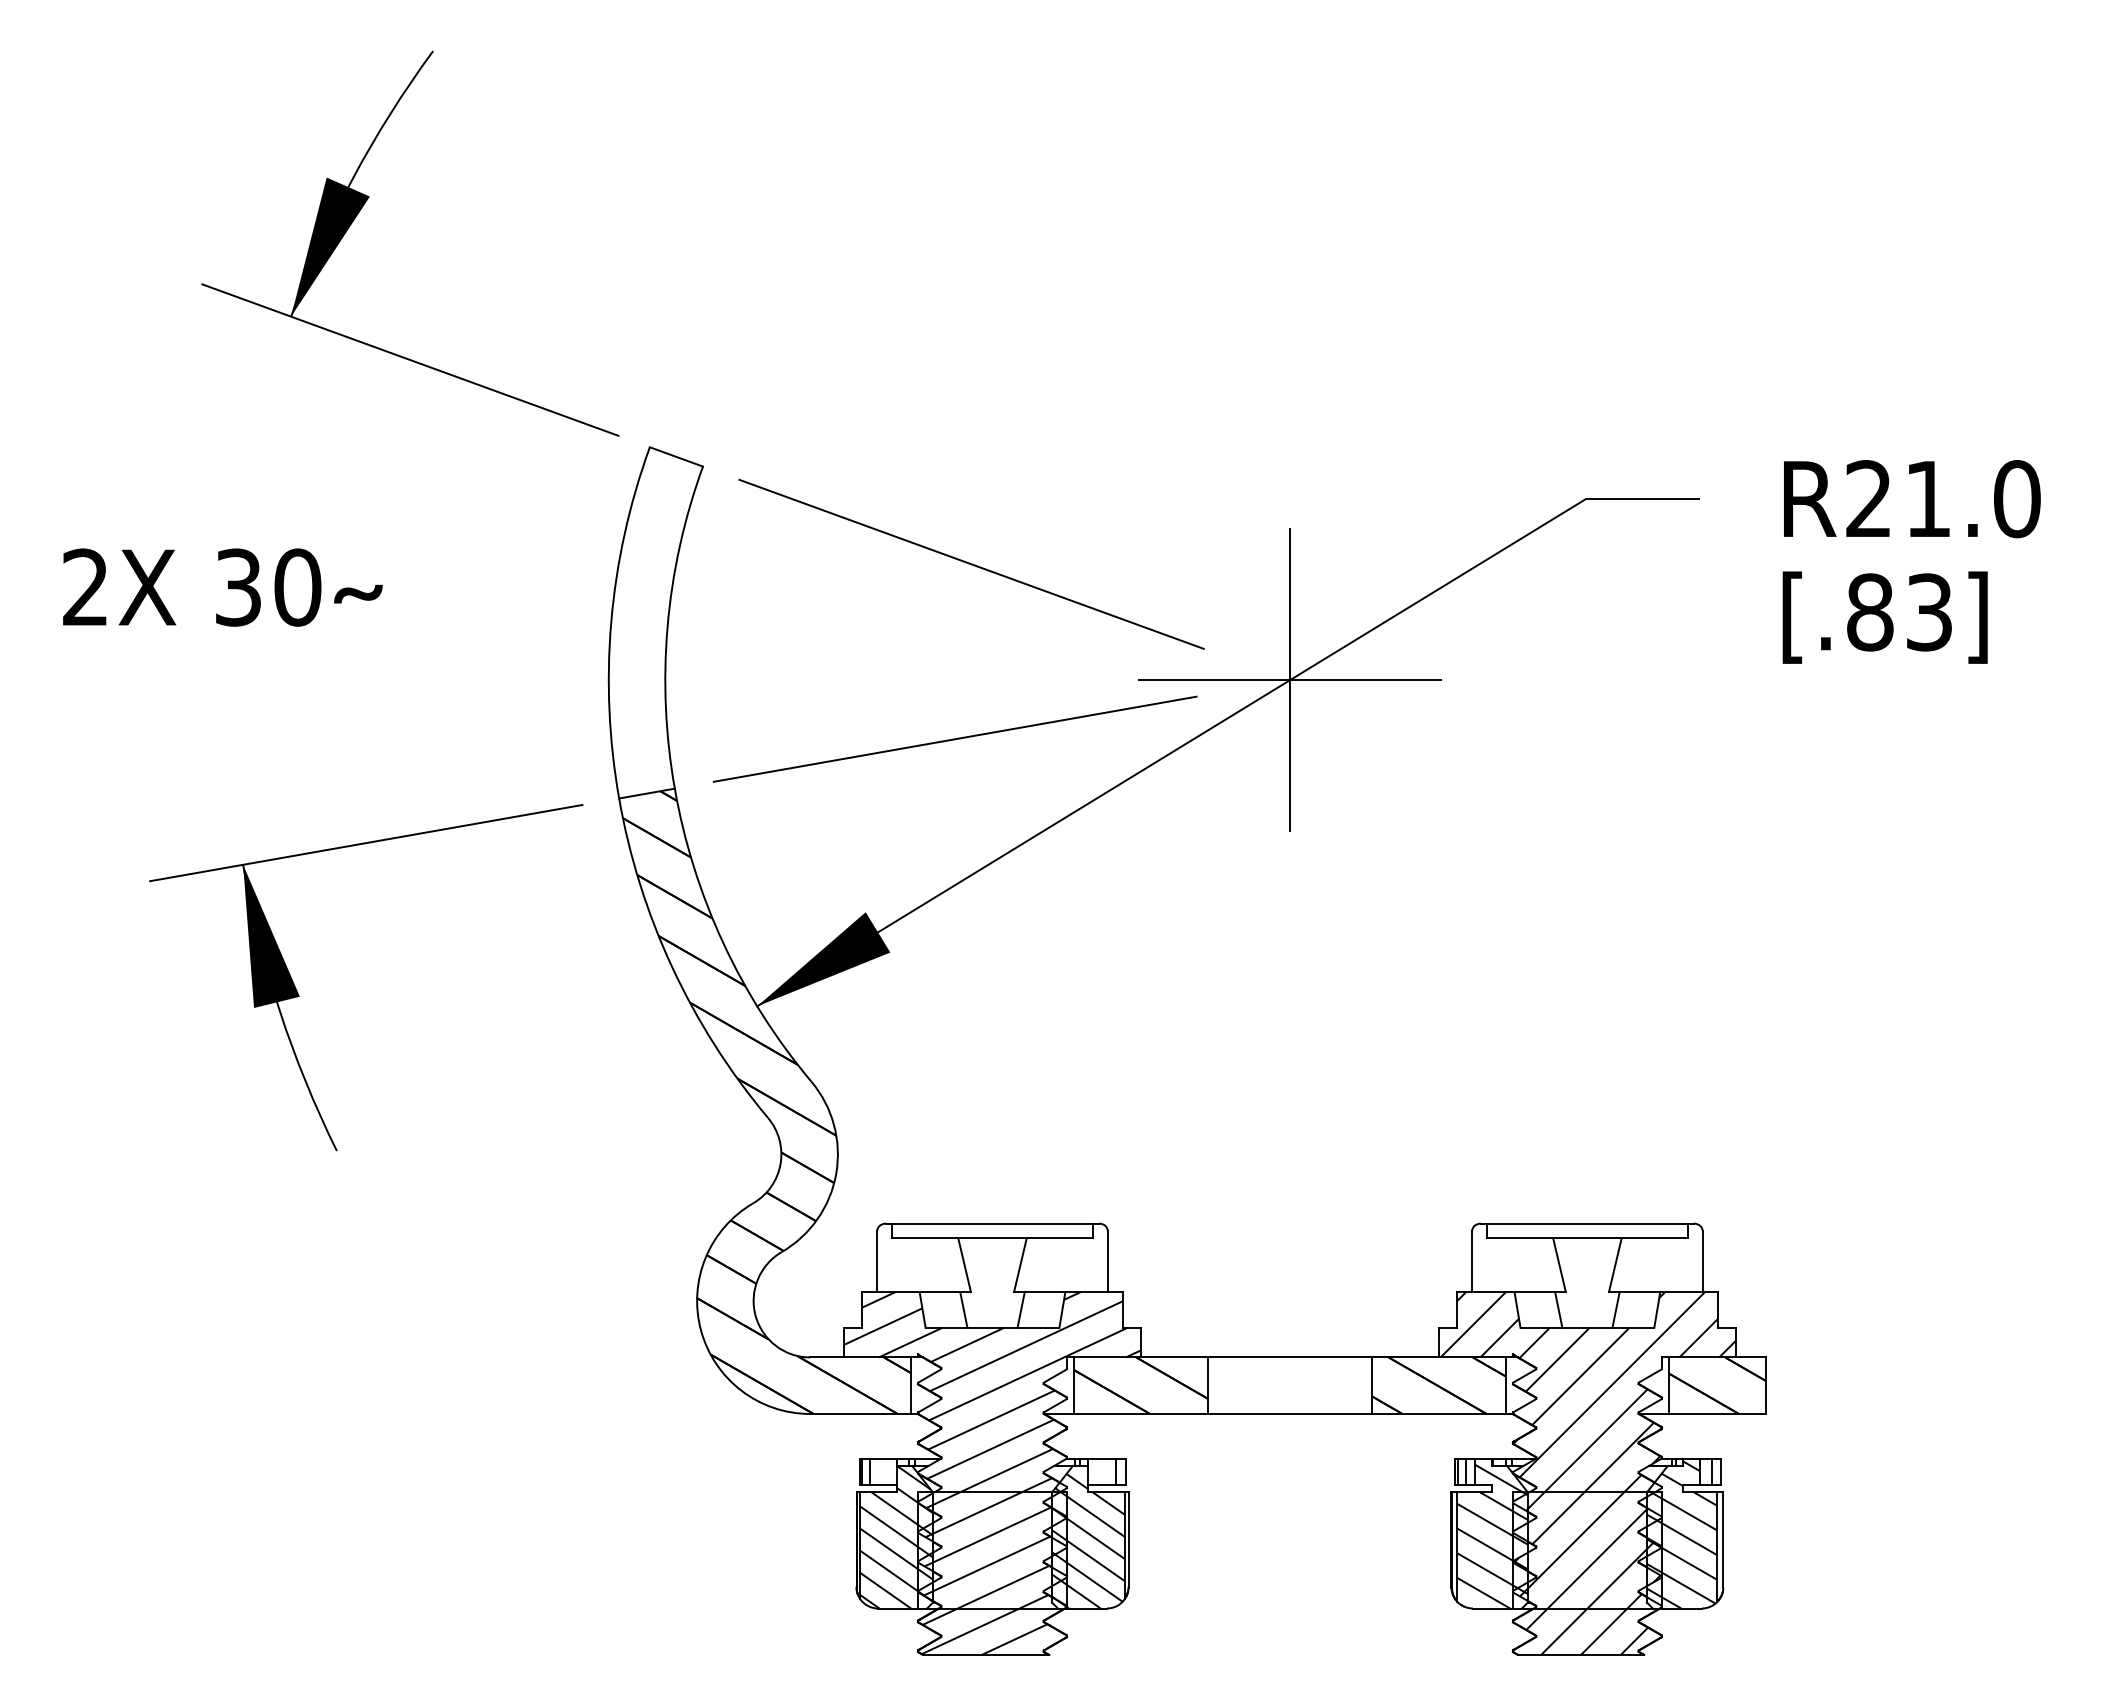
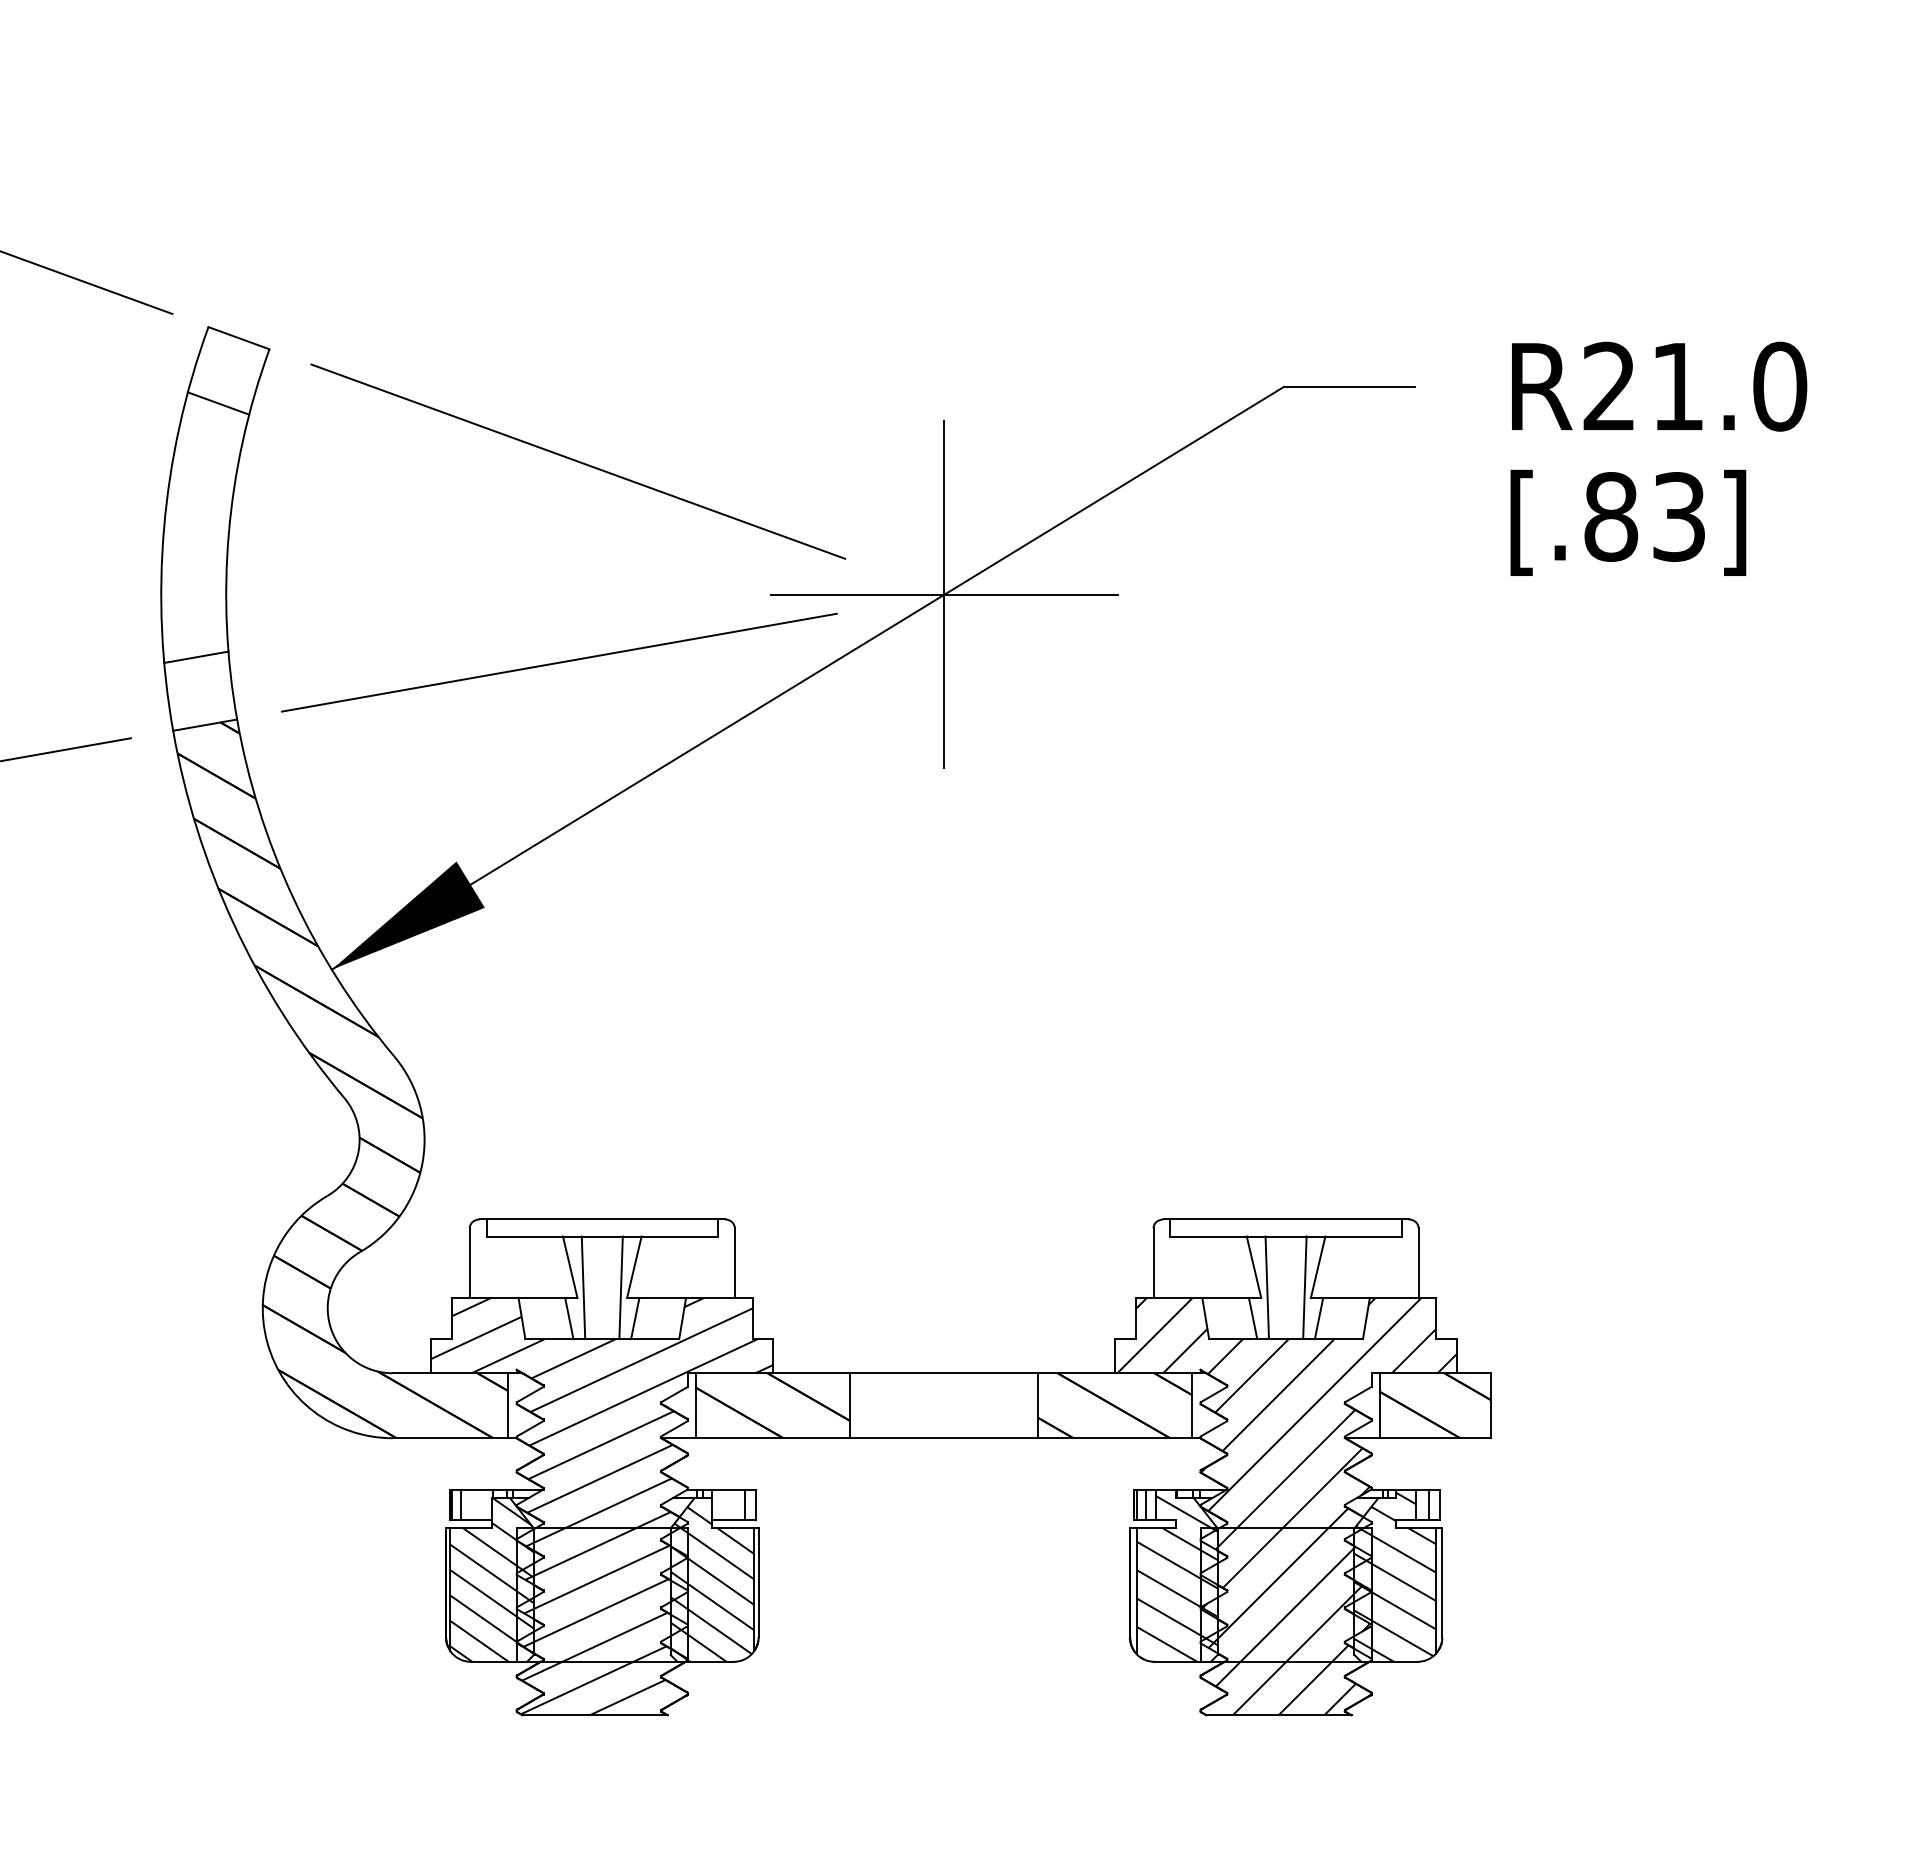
line: (658, 513) -> (218, 403), added
line: (639, 734) -> (196, 657), added
line: (975, 1282) -> (582, 1287), added
line: (1008, 1282) -> (620, 1287), added
line: (1570, 1282) -> (1266, 1287), added
line: (1603, 1282) -> (1304, 1287), added

